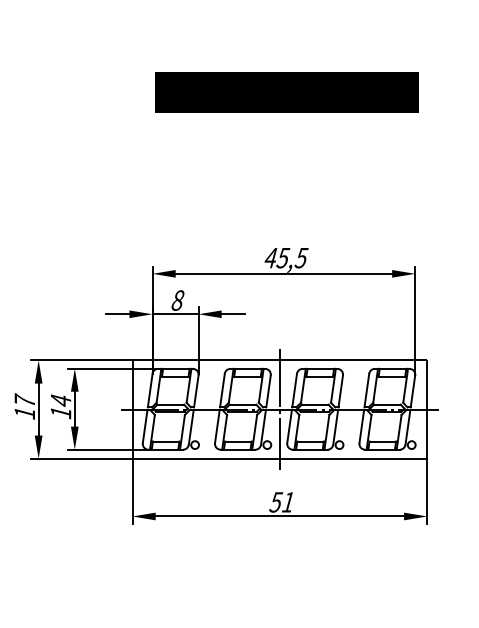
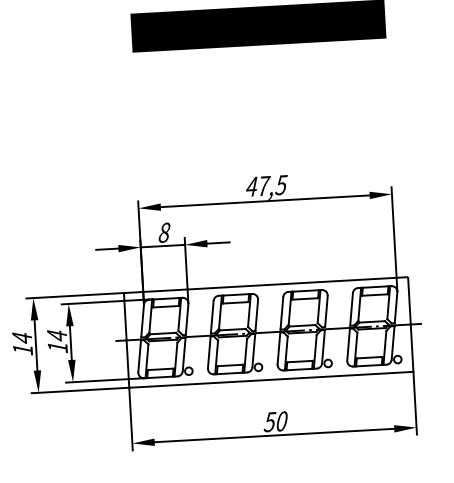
text: (283, 258) -> (264, 186), 45,5 -> 47,5
text: (24, 400) -> (21, 337), 17 -> 14
line: (279, 409) -> (268, 332), removed
text: (288, 502) -> (282, 421), 51 -> 50

